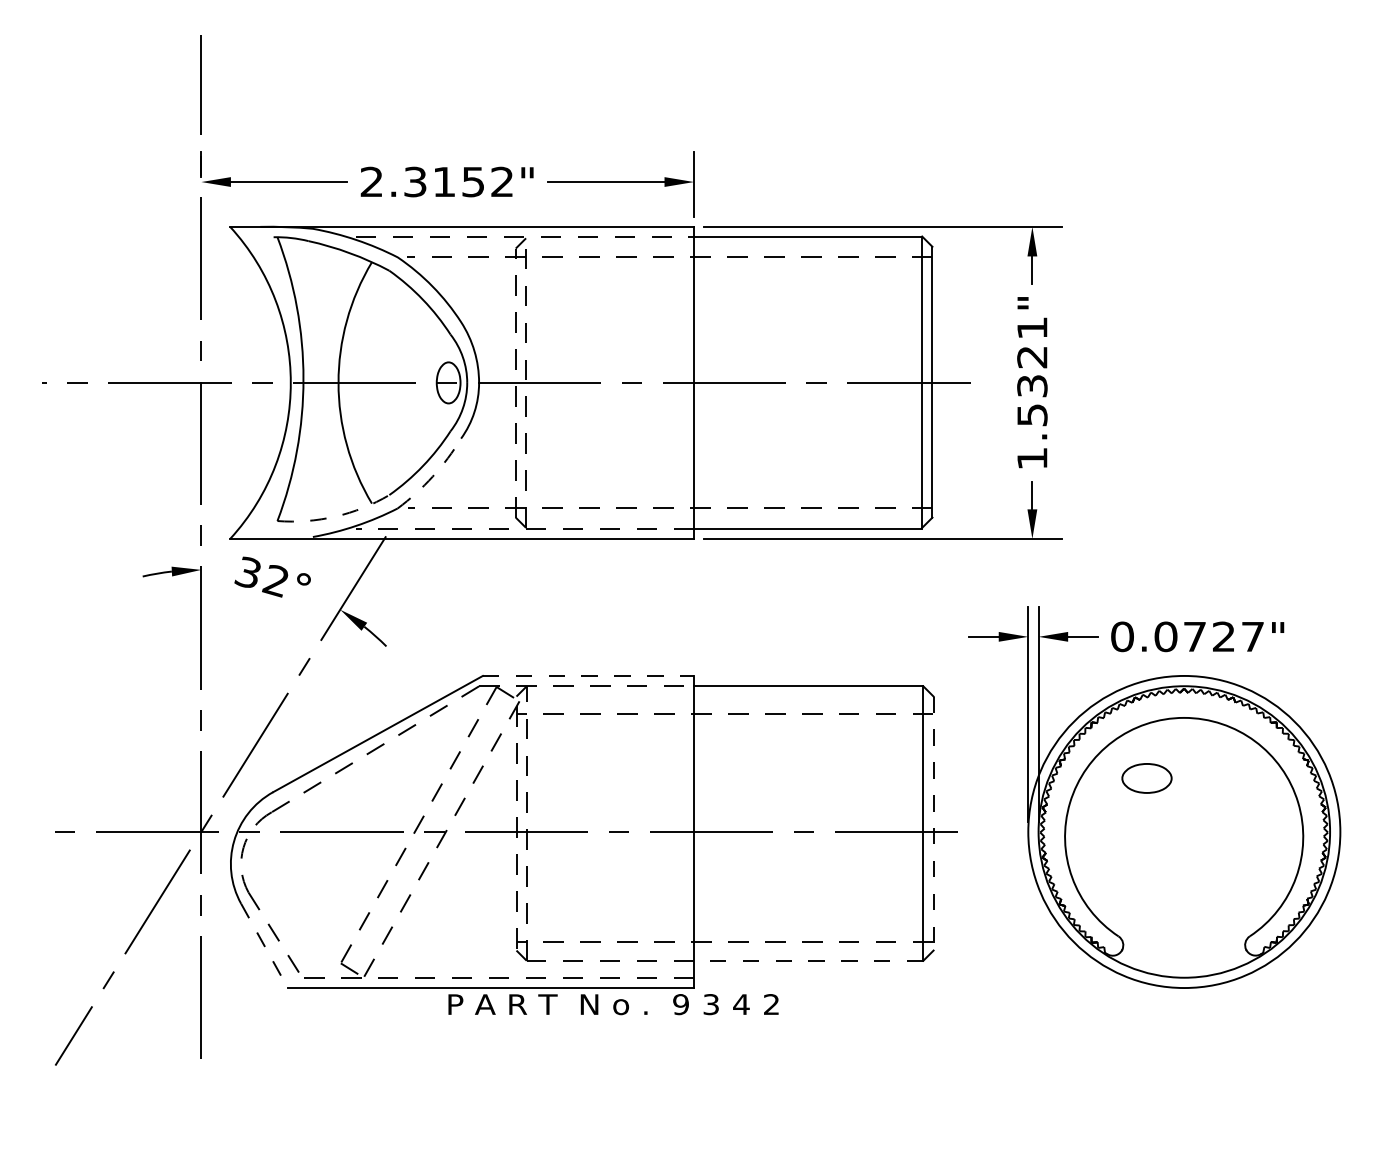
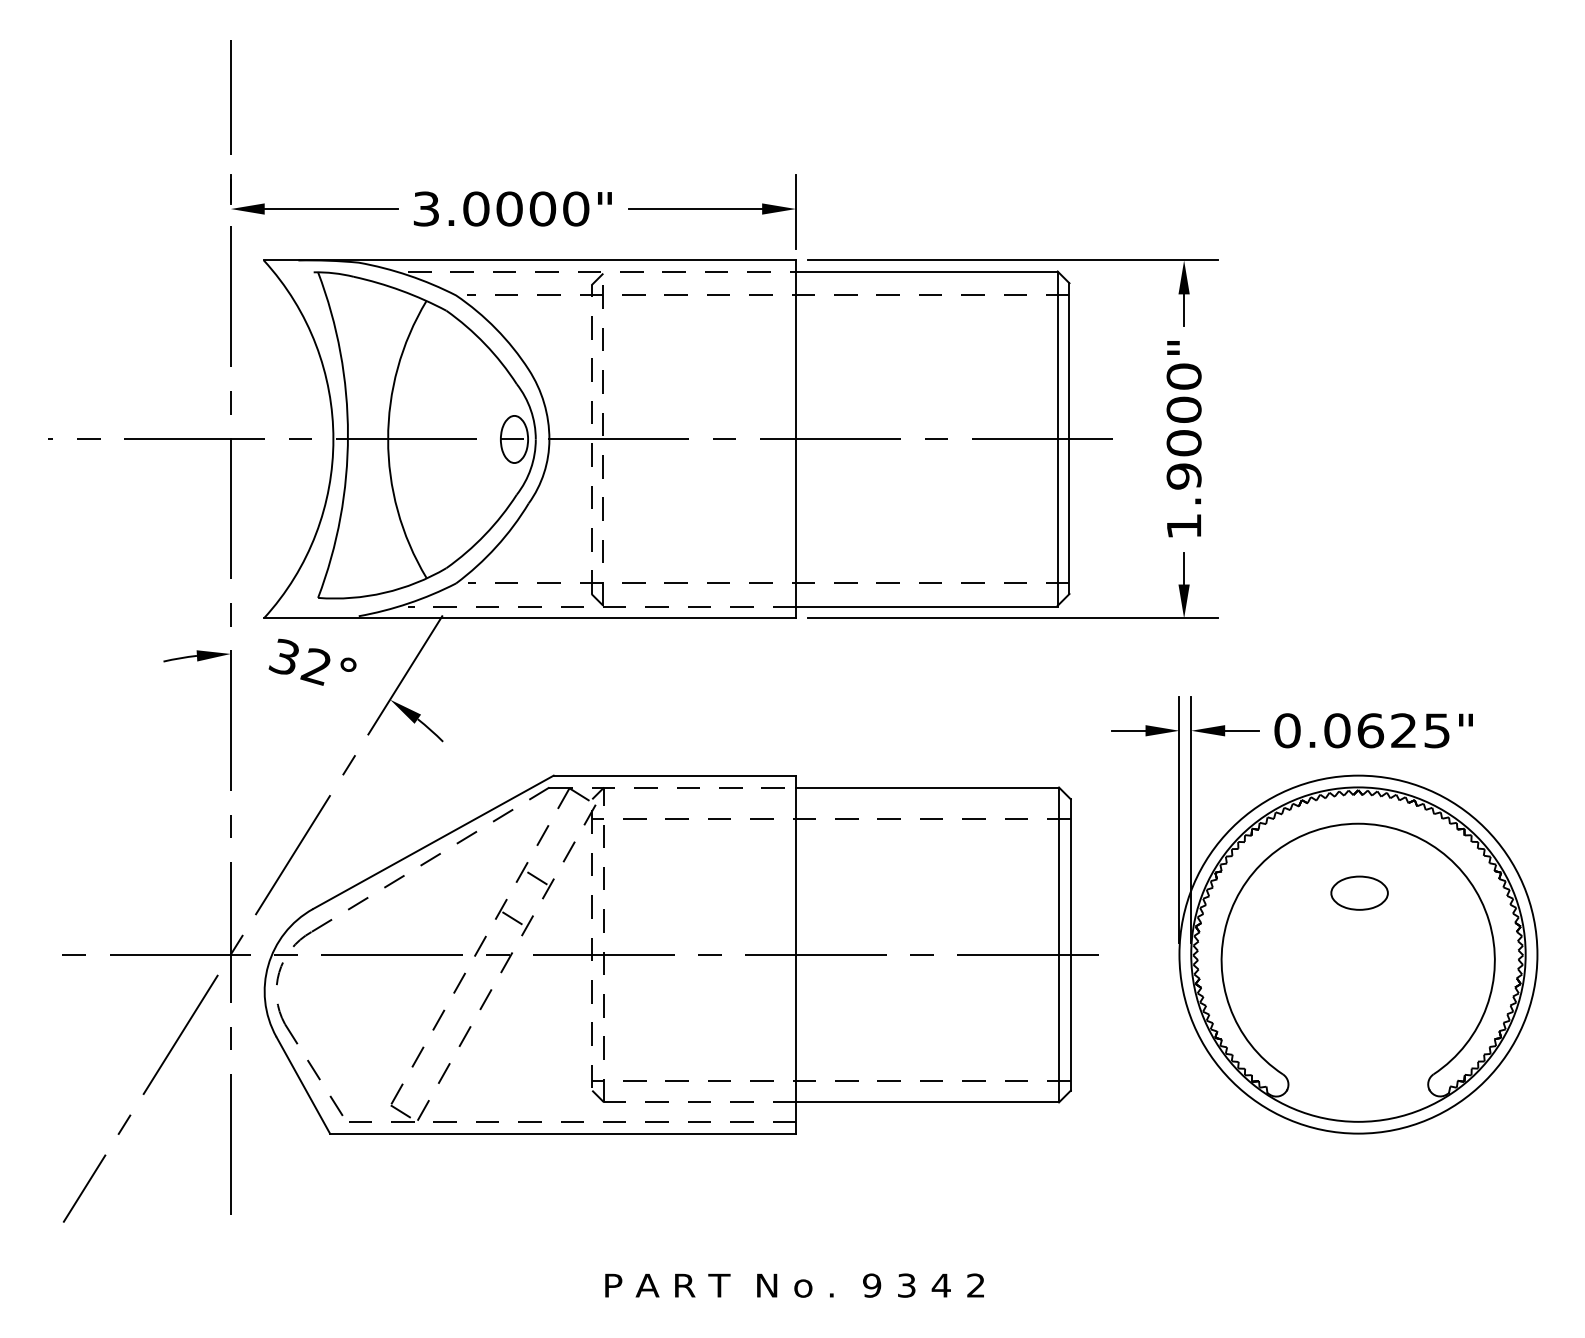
text: (437, 181) -> (501, 208), 2.3152" -> 3.0000"
text: (1031, 371) -> (1183, 426), 1.5321" -> 1.9000"
arc: (432, 476) -> (496, 546), dashed -> solid
arc: (335, 516) -> (384, 592), dashed -> solid
text: (1223, 636) -> (1403, 730), 0.0727" -> 0.0625"
line: (589, 675) -> (675, 775), dashed -> solid
line: (471, 767) -> (540, 880), added
part: (1146, 777) -> (1359, 892), moved
line: (449, 802) -> (515, 920), added
line: (933, 823) -> (1070, 944), dashed -> solid
line: (264, 946) -> (303, 1085), dashed -> solid
line: (808, 960) -> (927, 1102), dashed -> solid
text: (613, 1004) -> (794, 1285), moved

